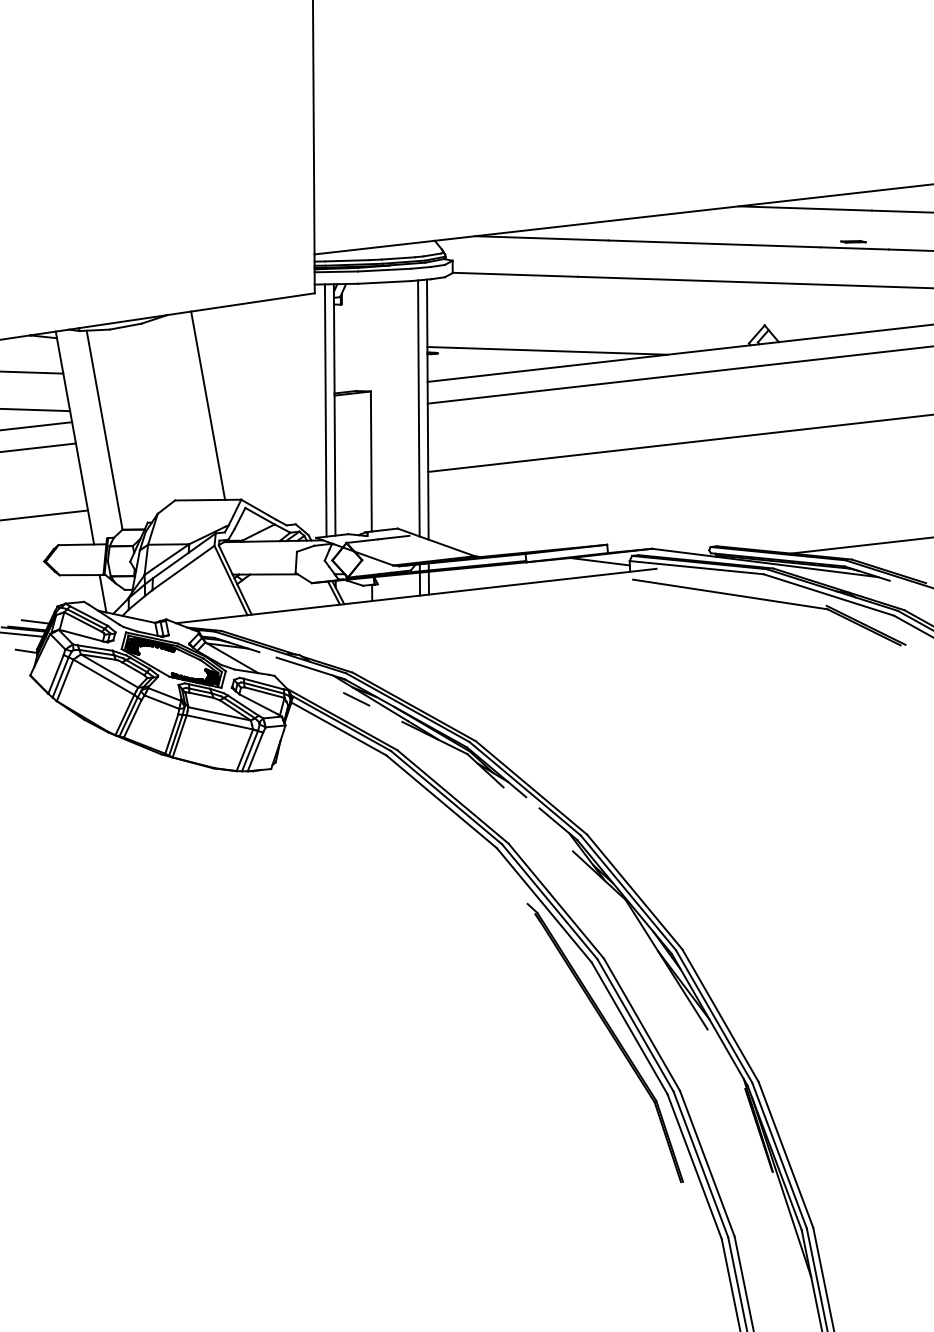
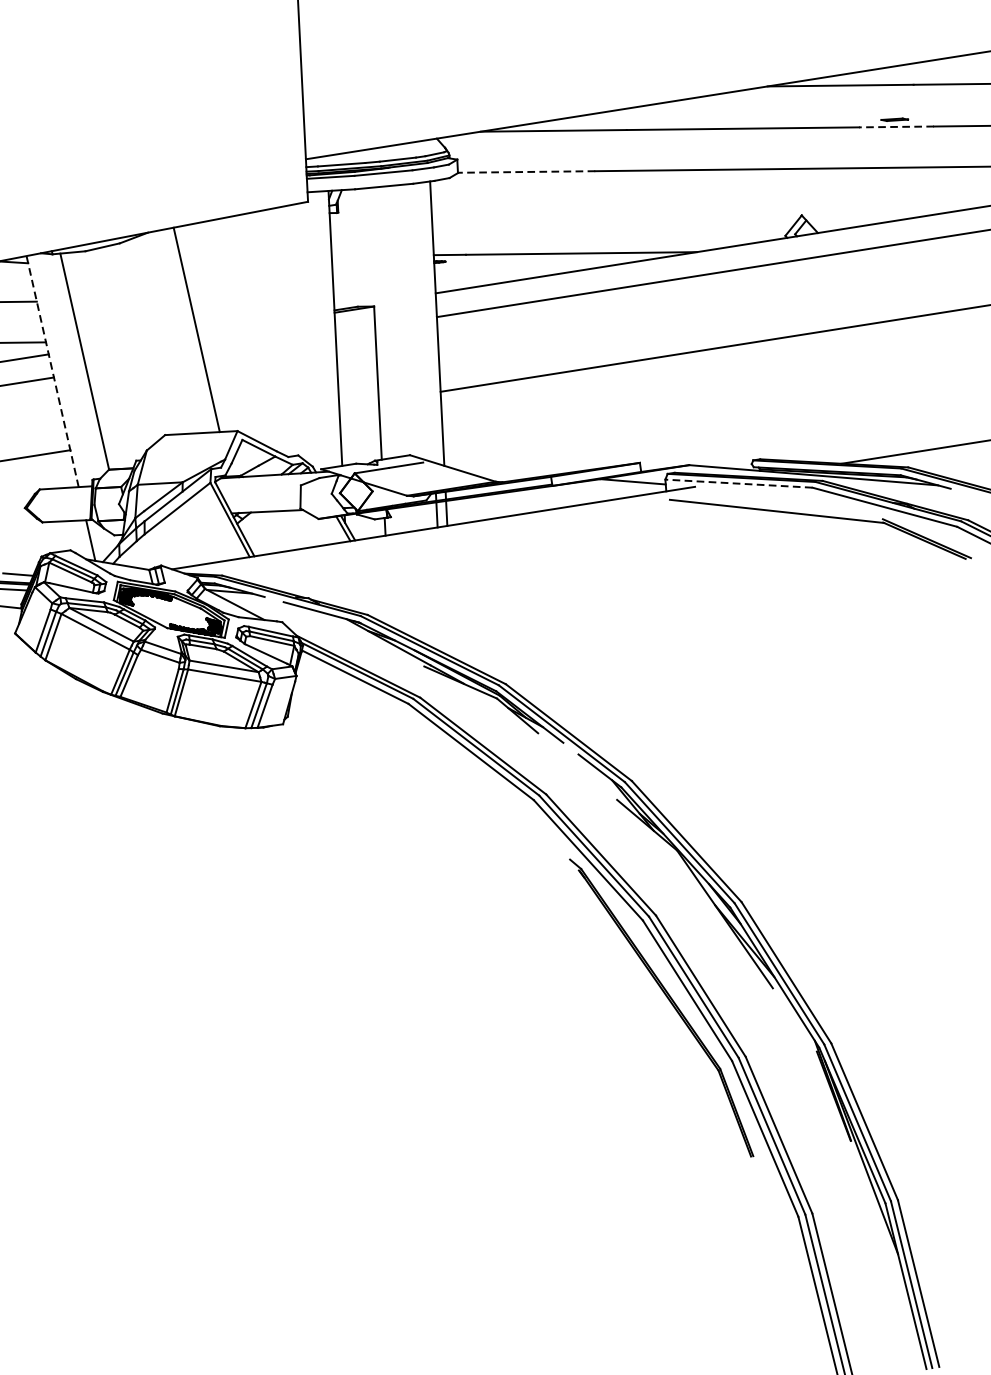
line: (854, 248) -> (896, 127), solid -> dashed
line: (515, 274) -> (526, 171), solid -> dashed
line: (418, 408) -> (427, 322), removed
line: (325, 410) -> (325, 329), removed
line: (74, 437) -> (52, 371), solid -> dashed
line: (696, 567) -> (738, 483), solid -> dashed
line: (356, 699) -> (373, 644), removed

